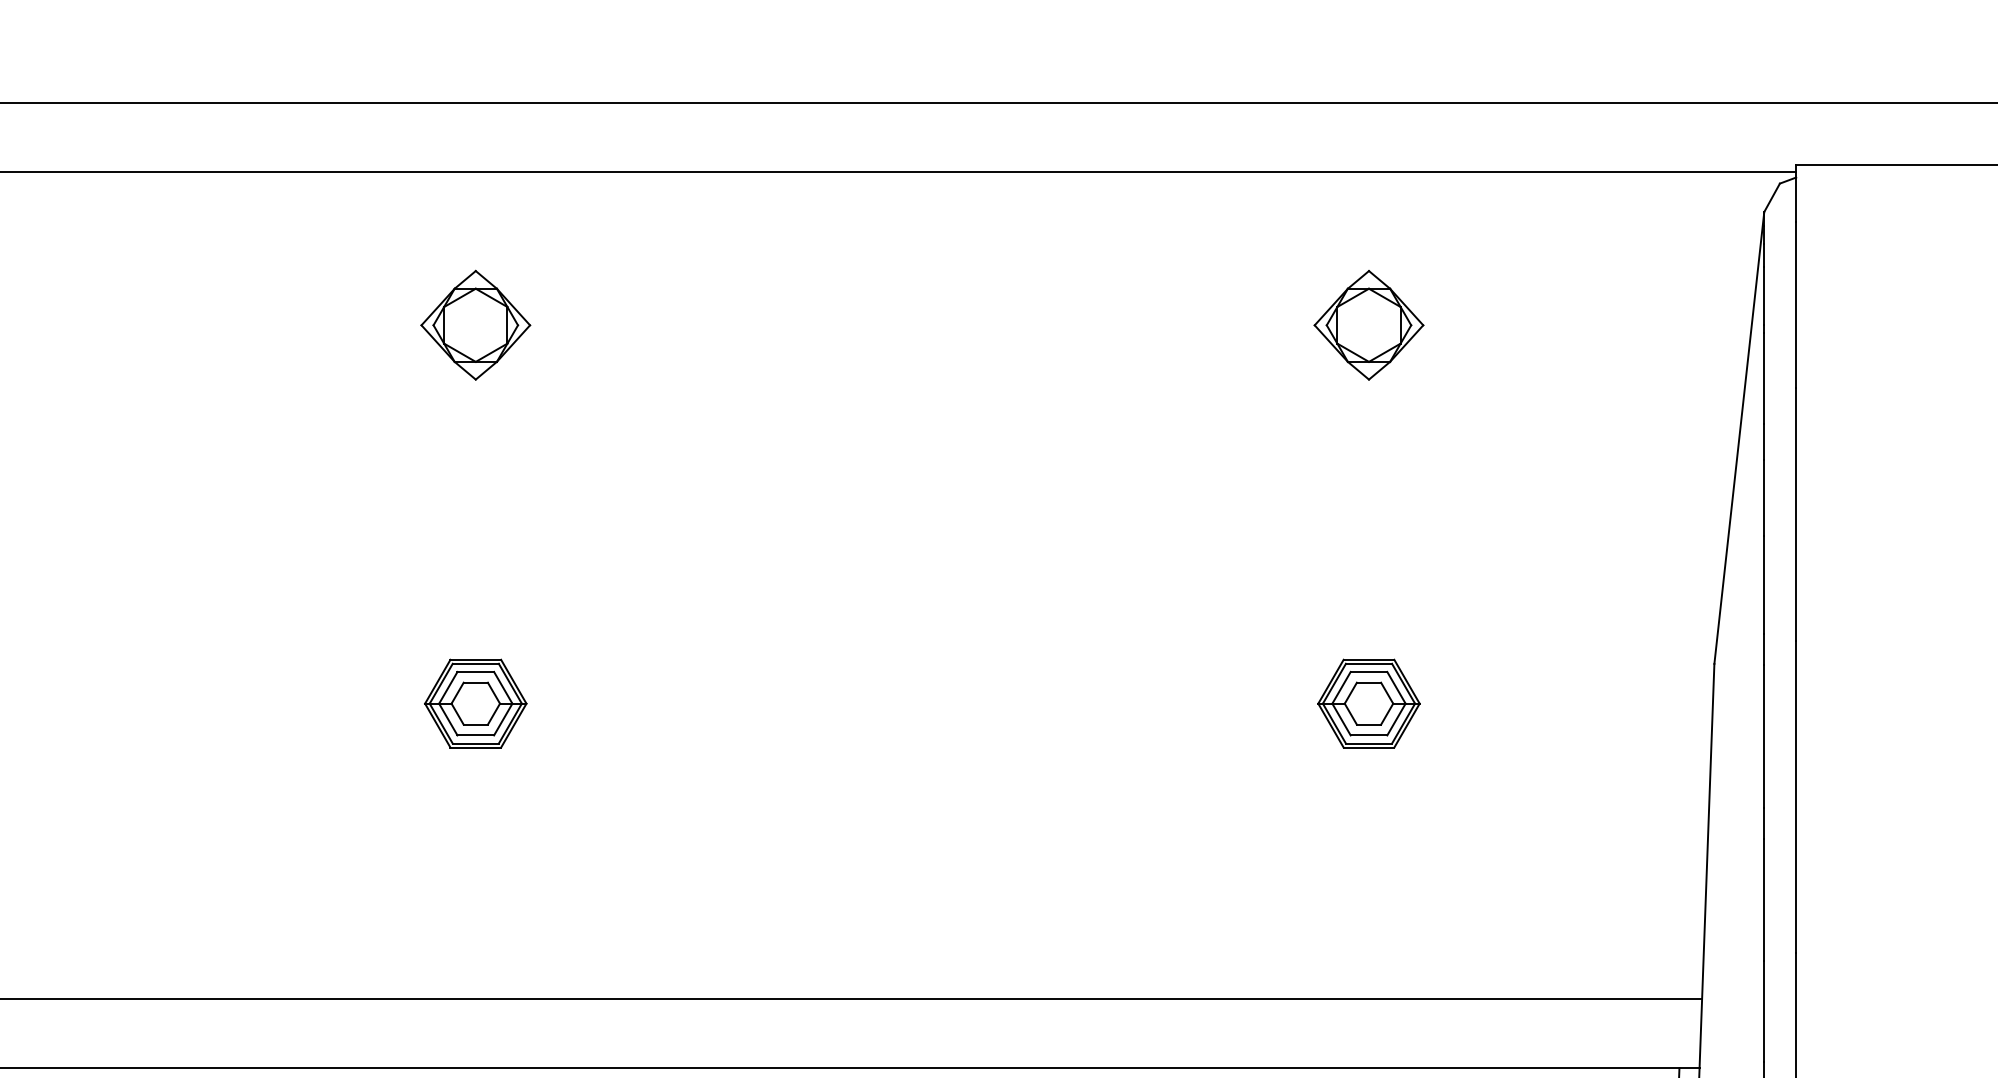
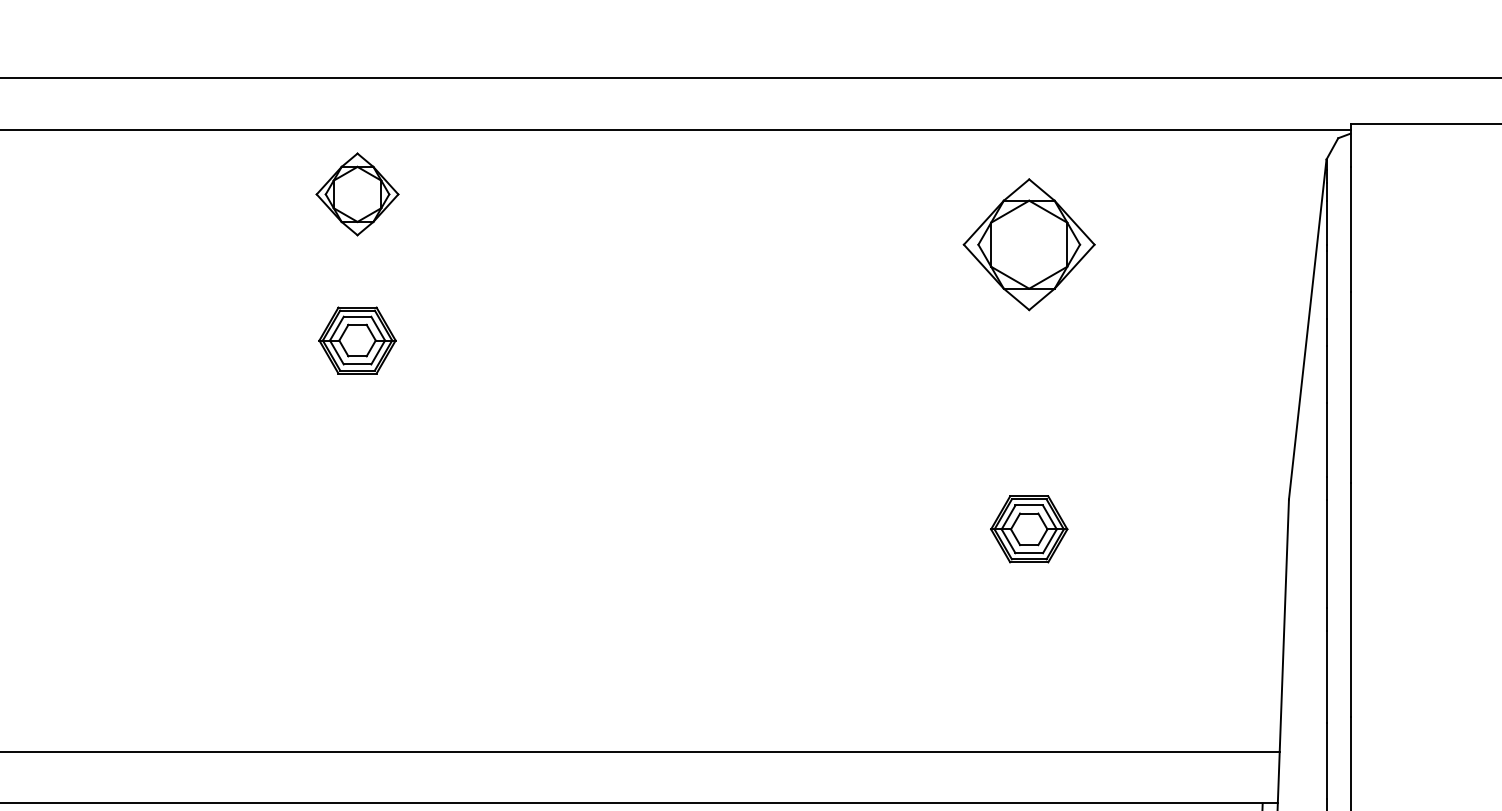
part: (475, 324) -> (357, 193), moved
part: (1368, 325) -> (1028, 244), size x1.6
part: (475, 703) -> (357, 340), moved

